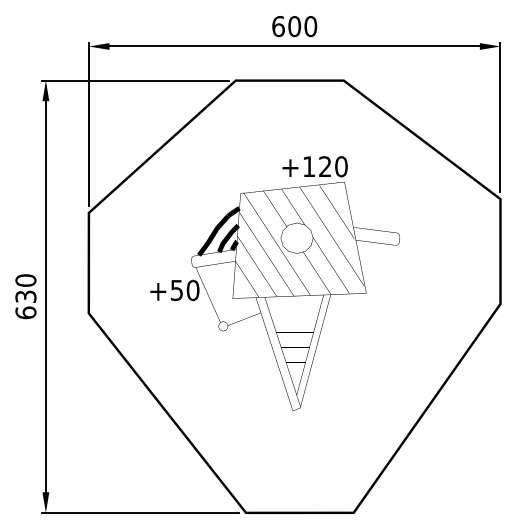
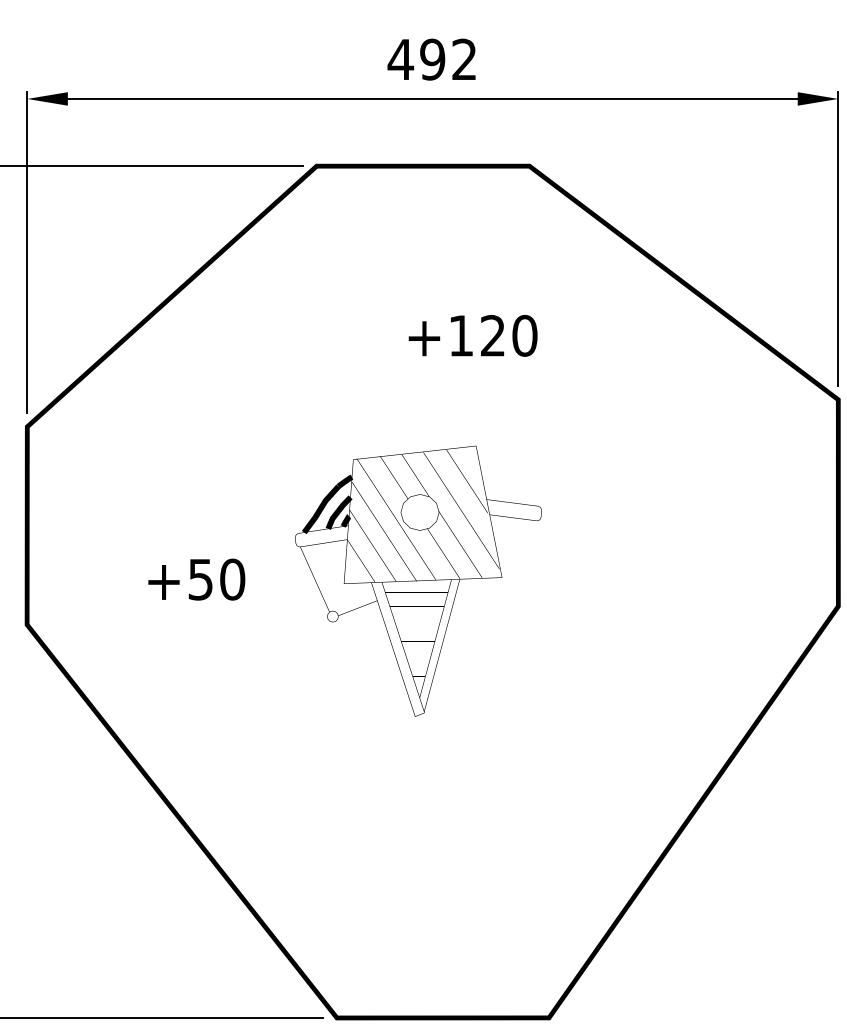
text: (294, 26) -> (432, 59), 600 -> 492
part: (274, 283) -> (393, 565), size x0.6

